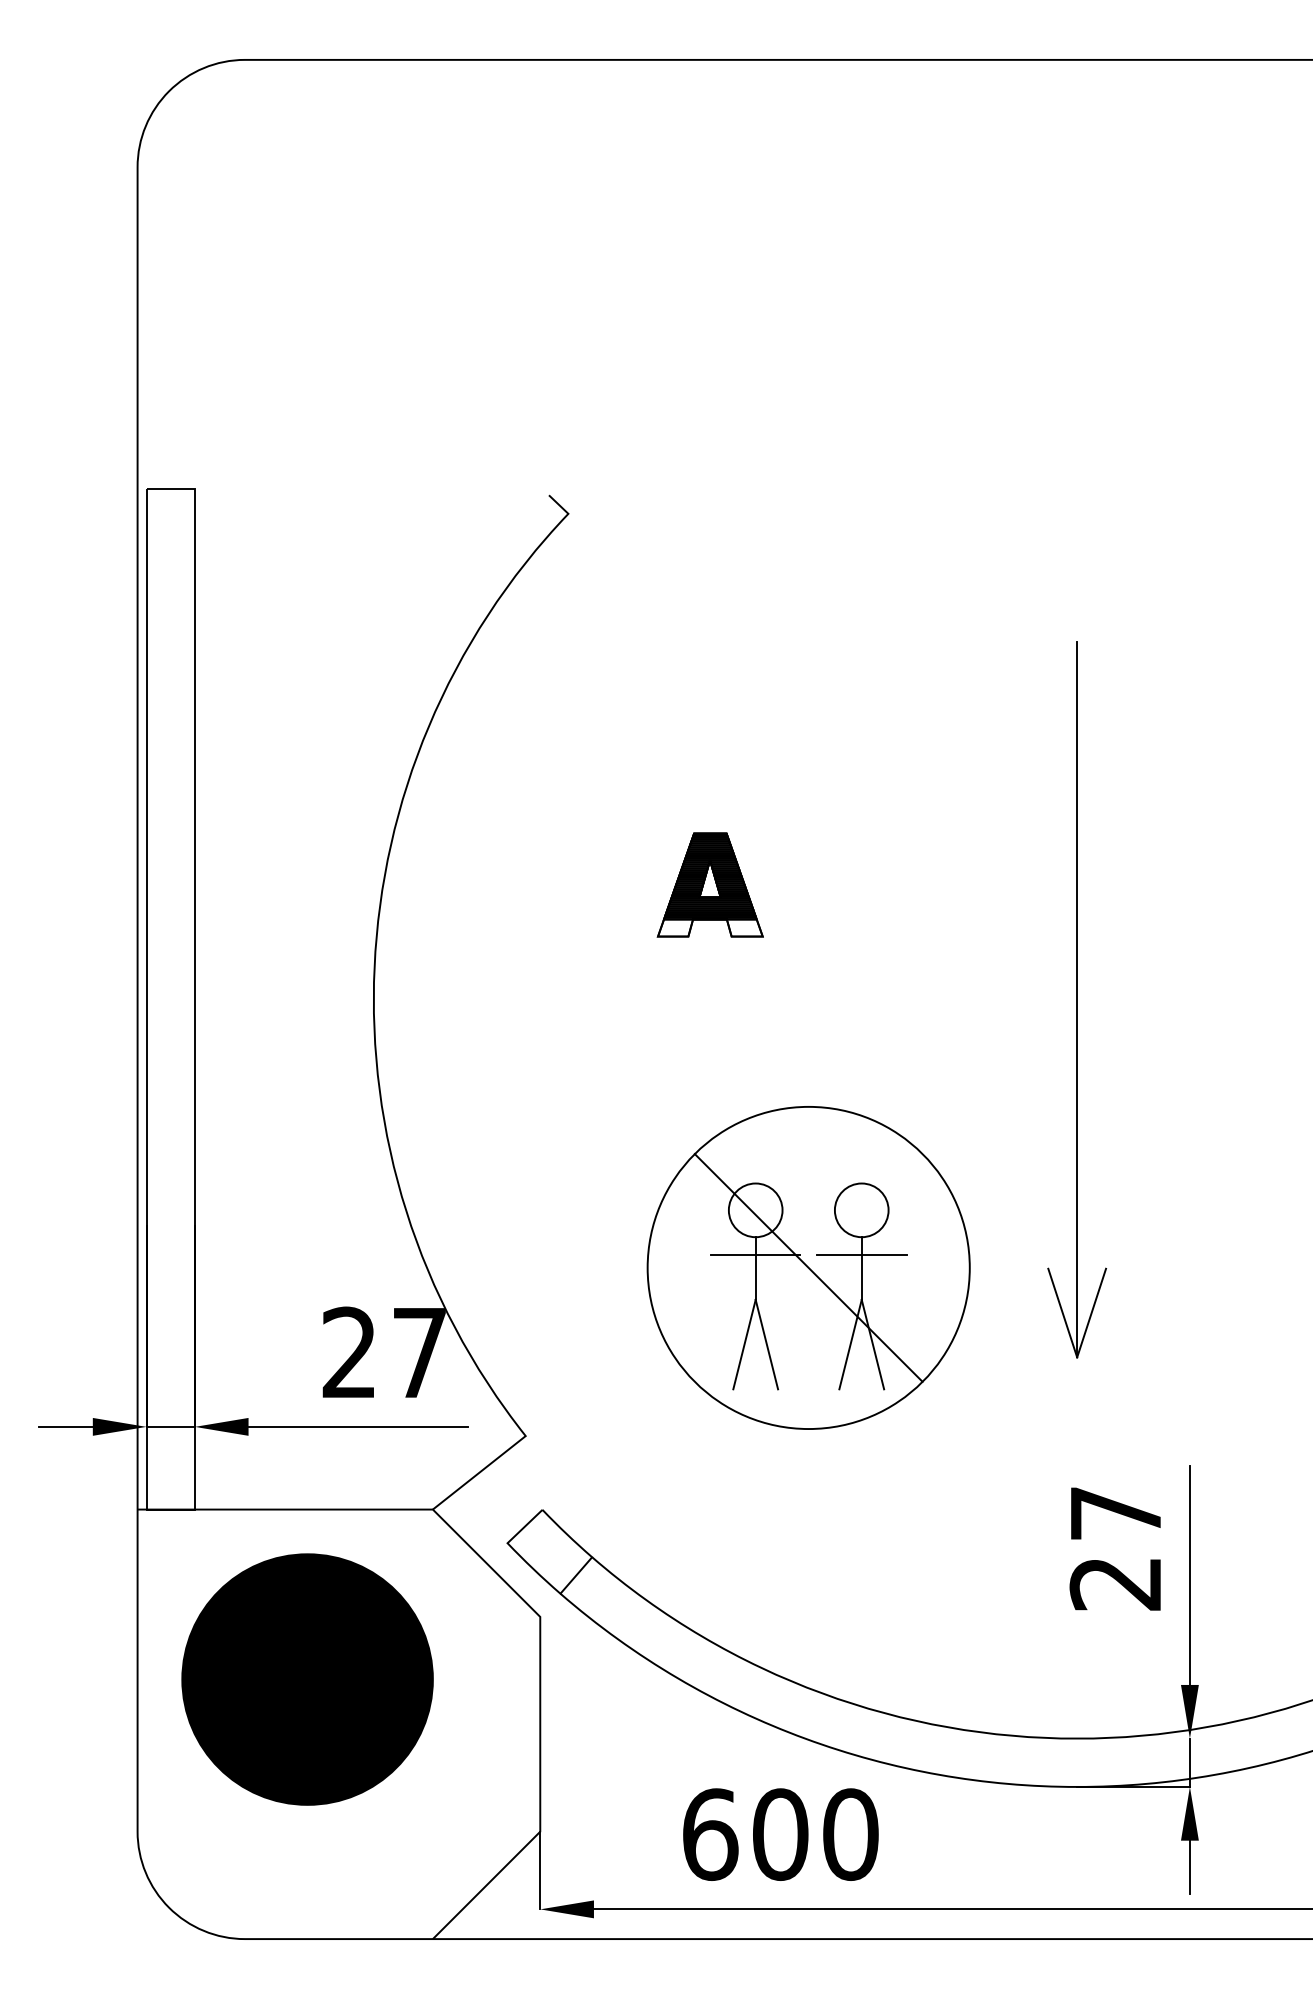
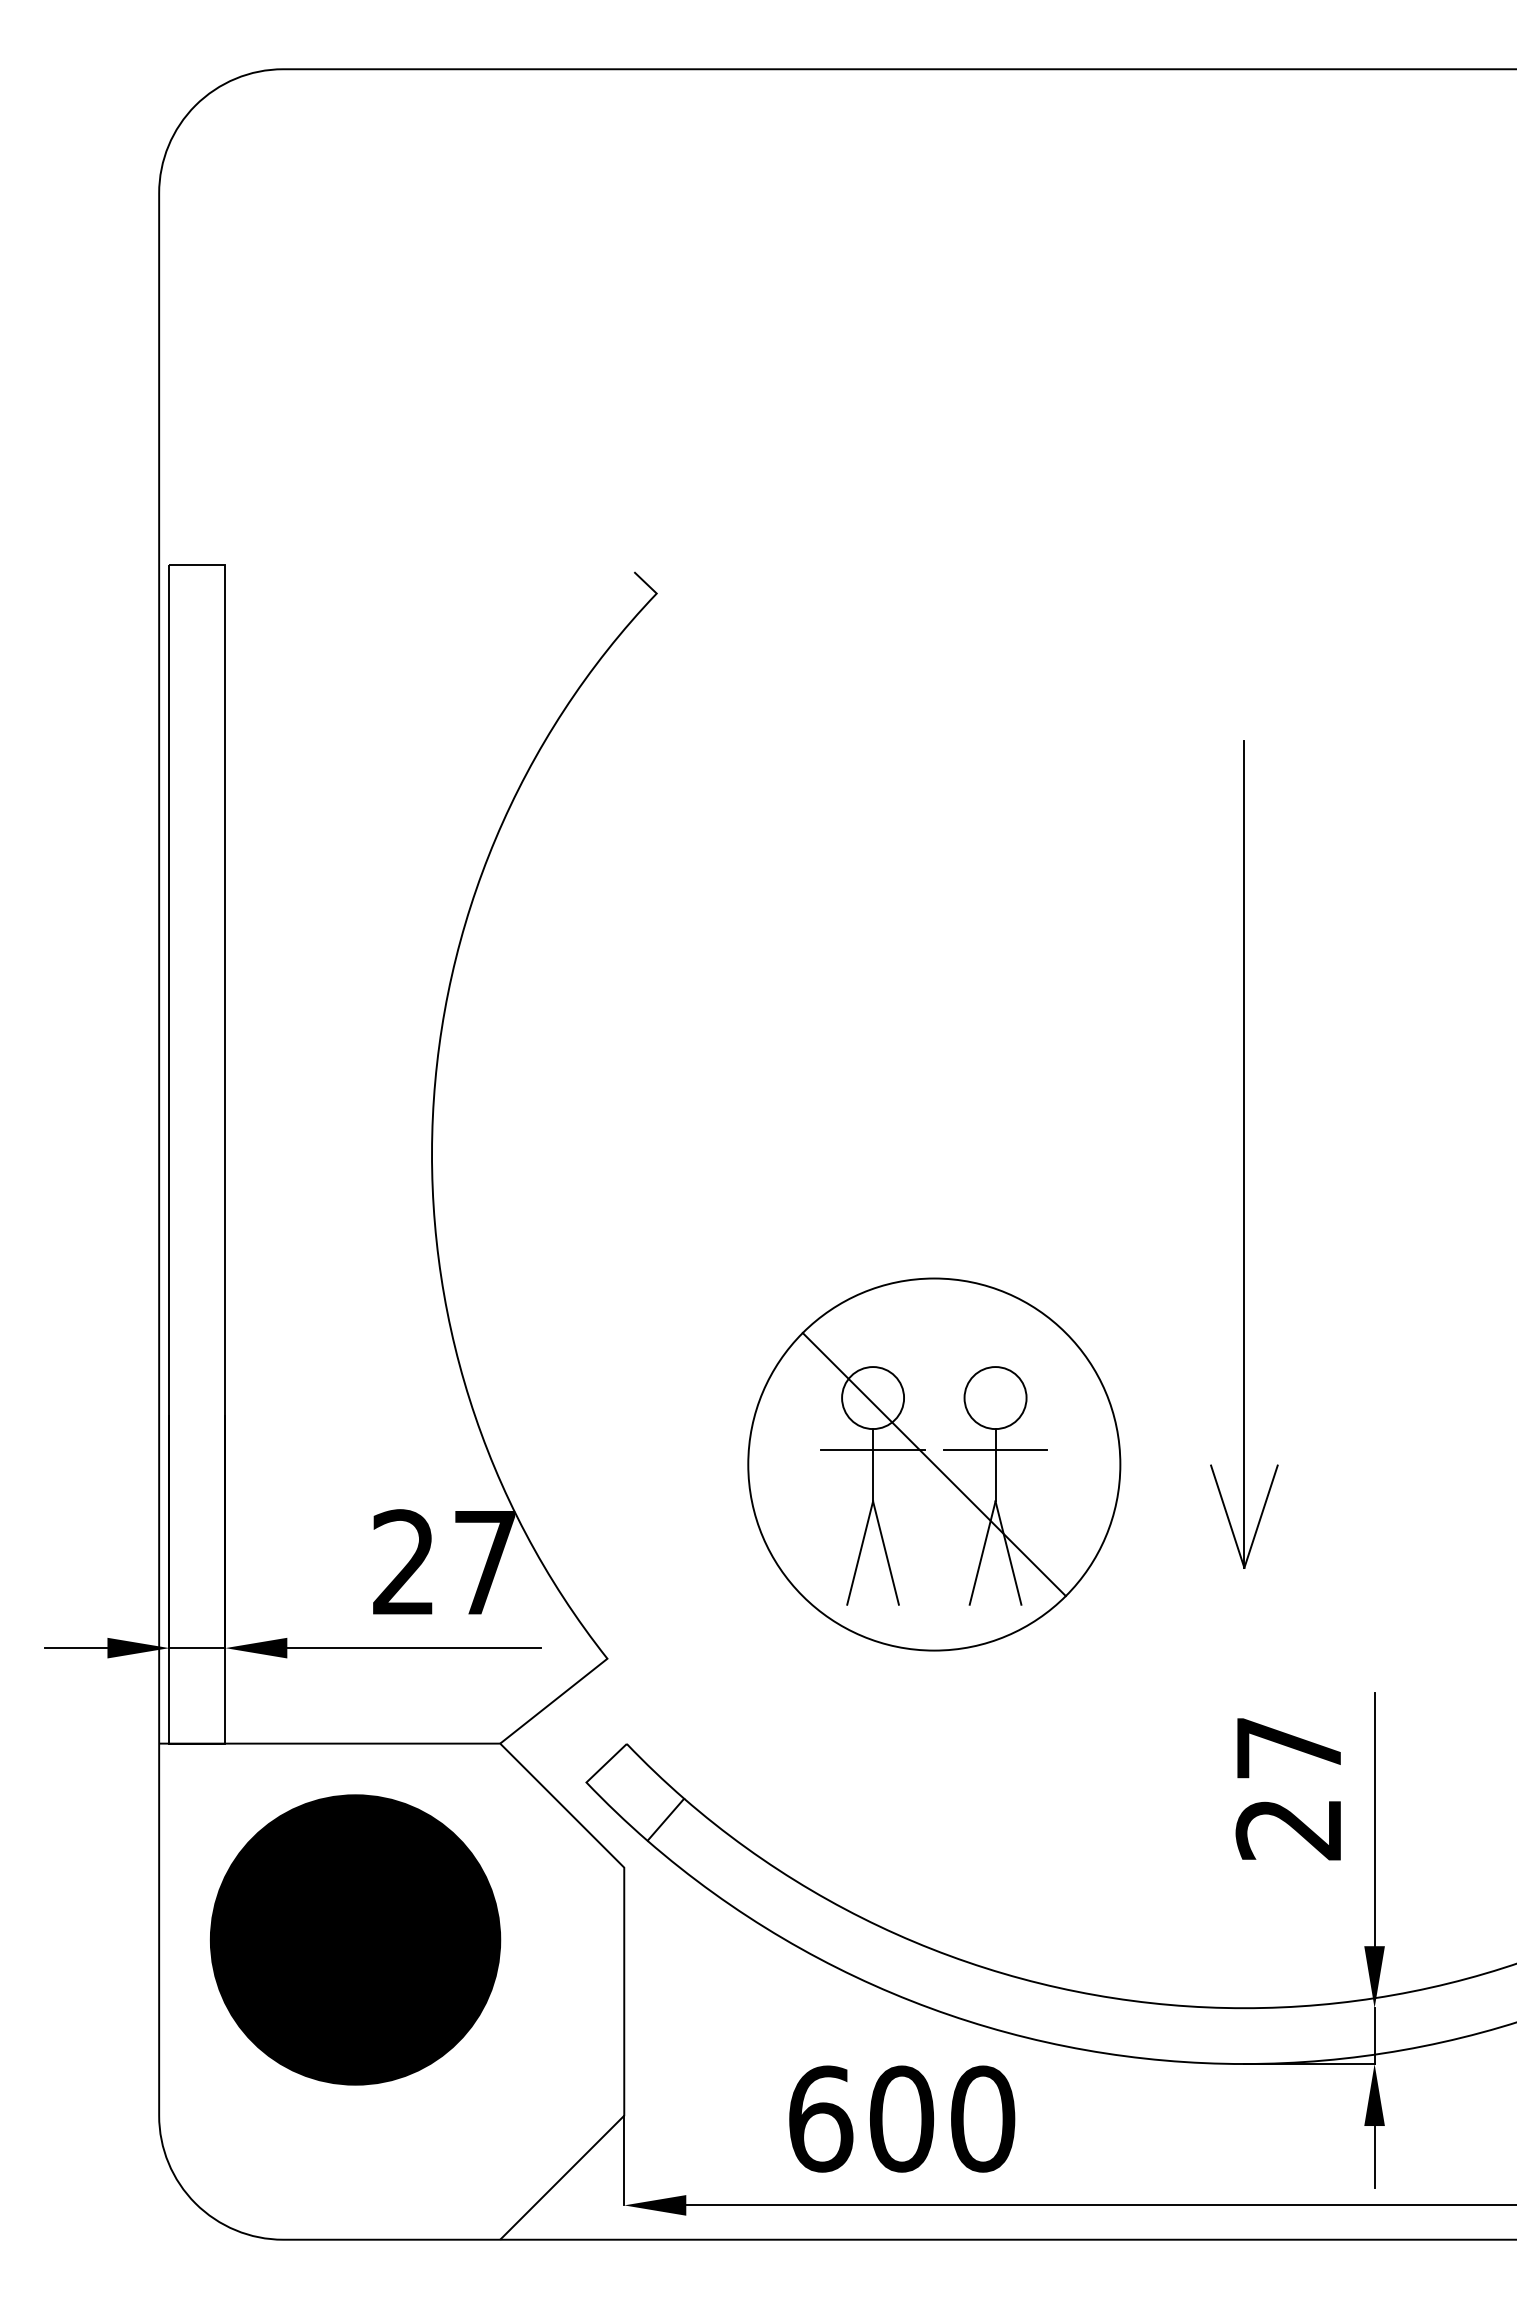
part: (710, 884) -> (820, 1021), removed

